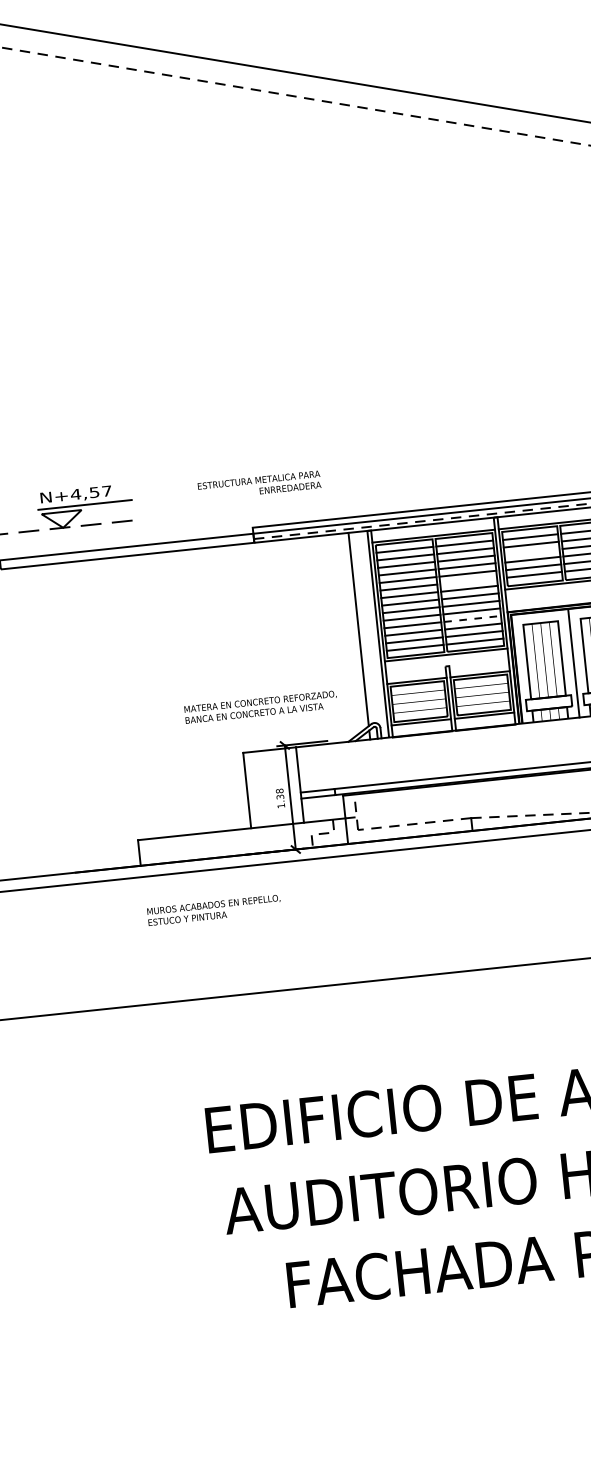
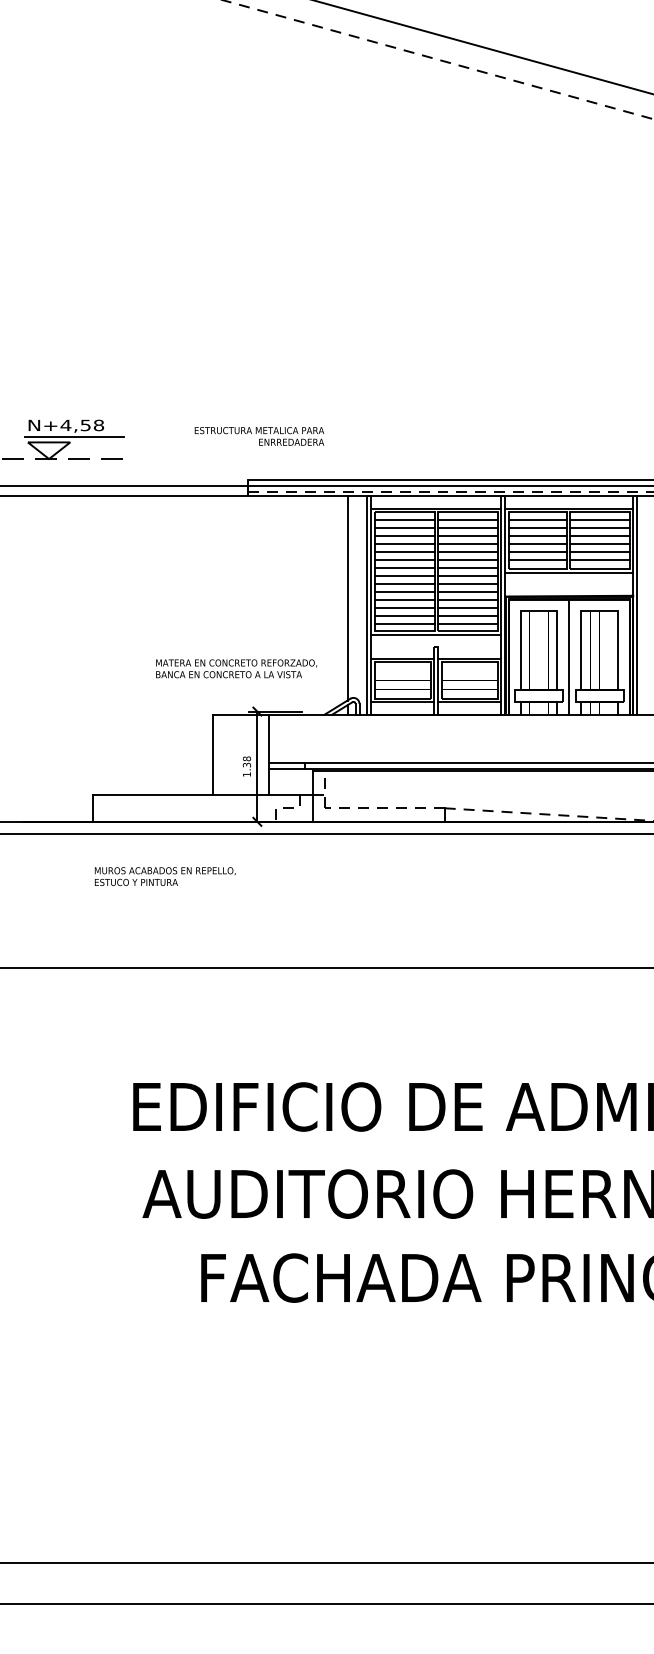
text: (107, 491) -> (99, 425), N+4,57 -> N+4,58
line: (531, 552) -> (537, 536), added
line: (469, 581) -> (468, 559), added
line: (472, 618) -> (468, 599), dashed -> solid

